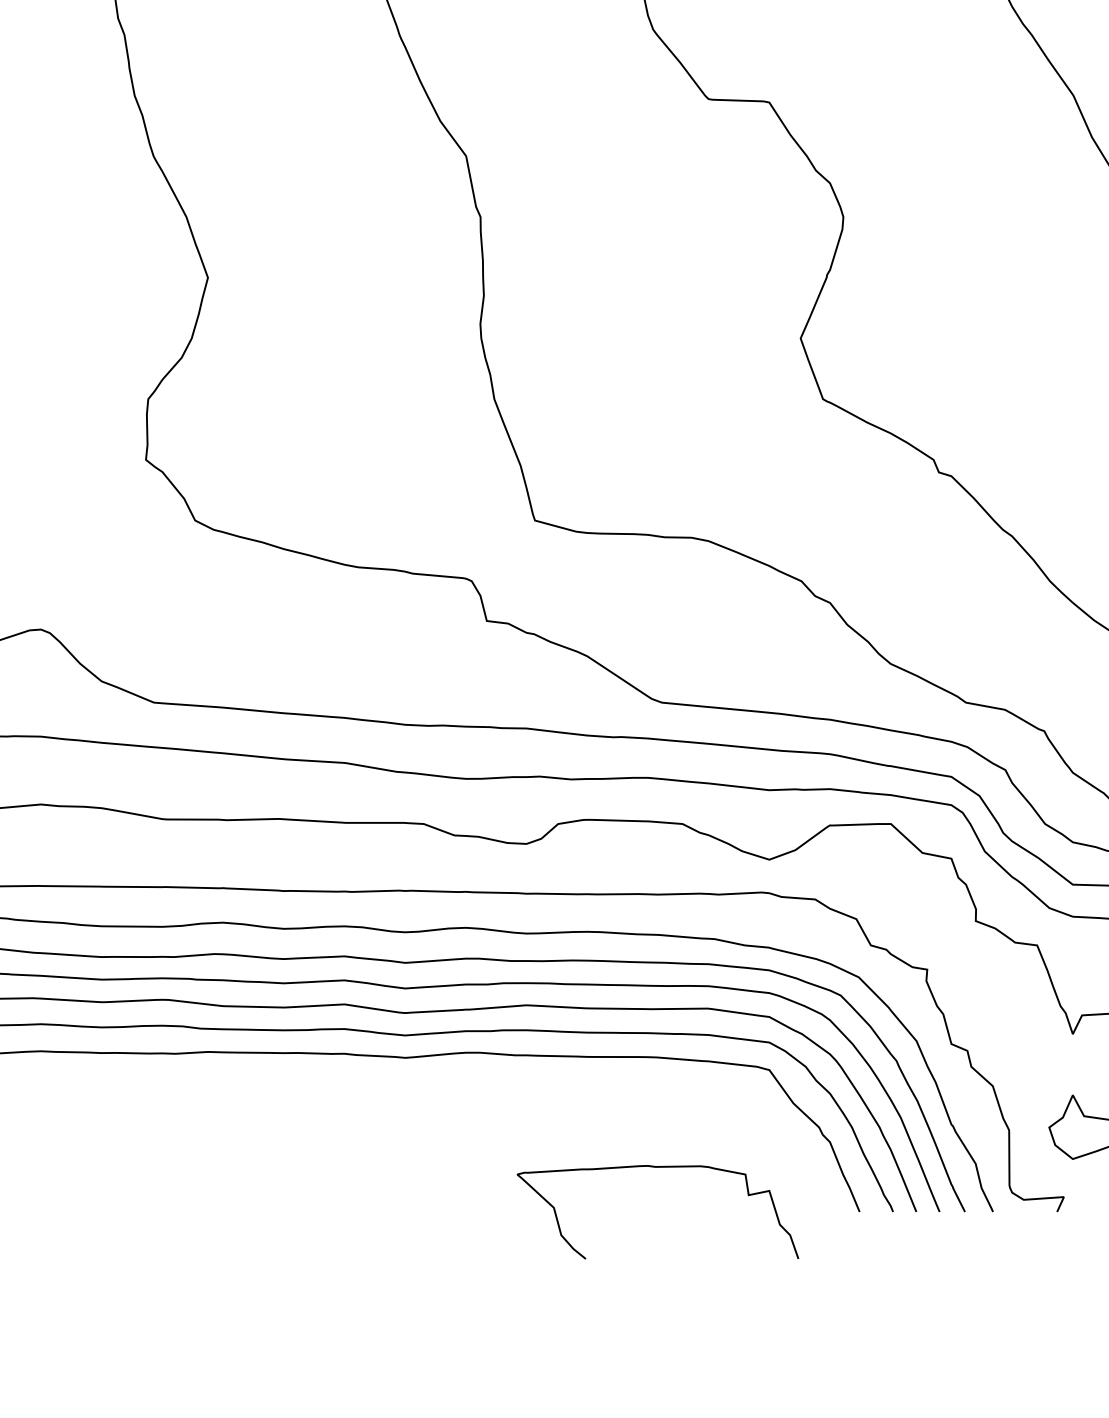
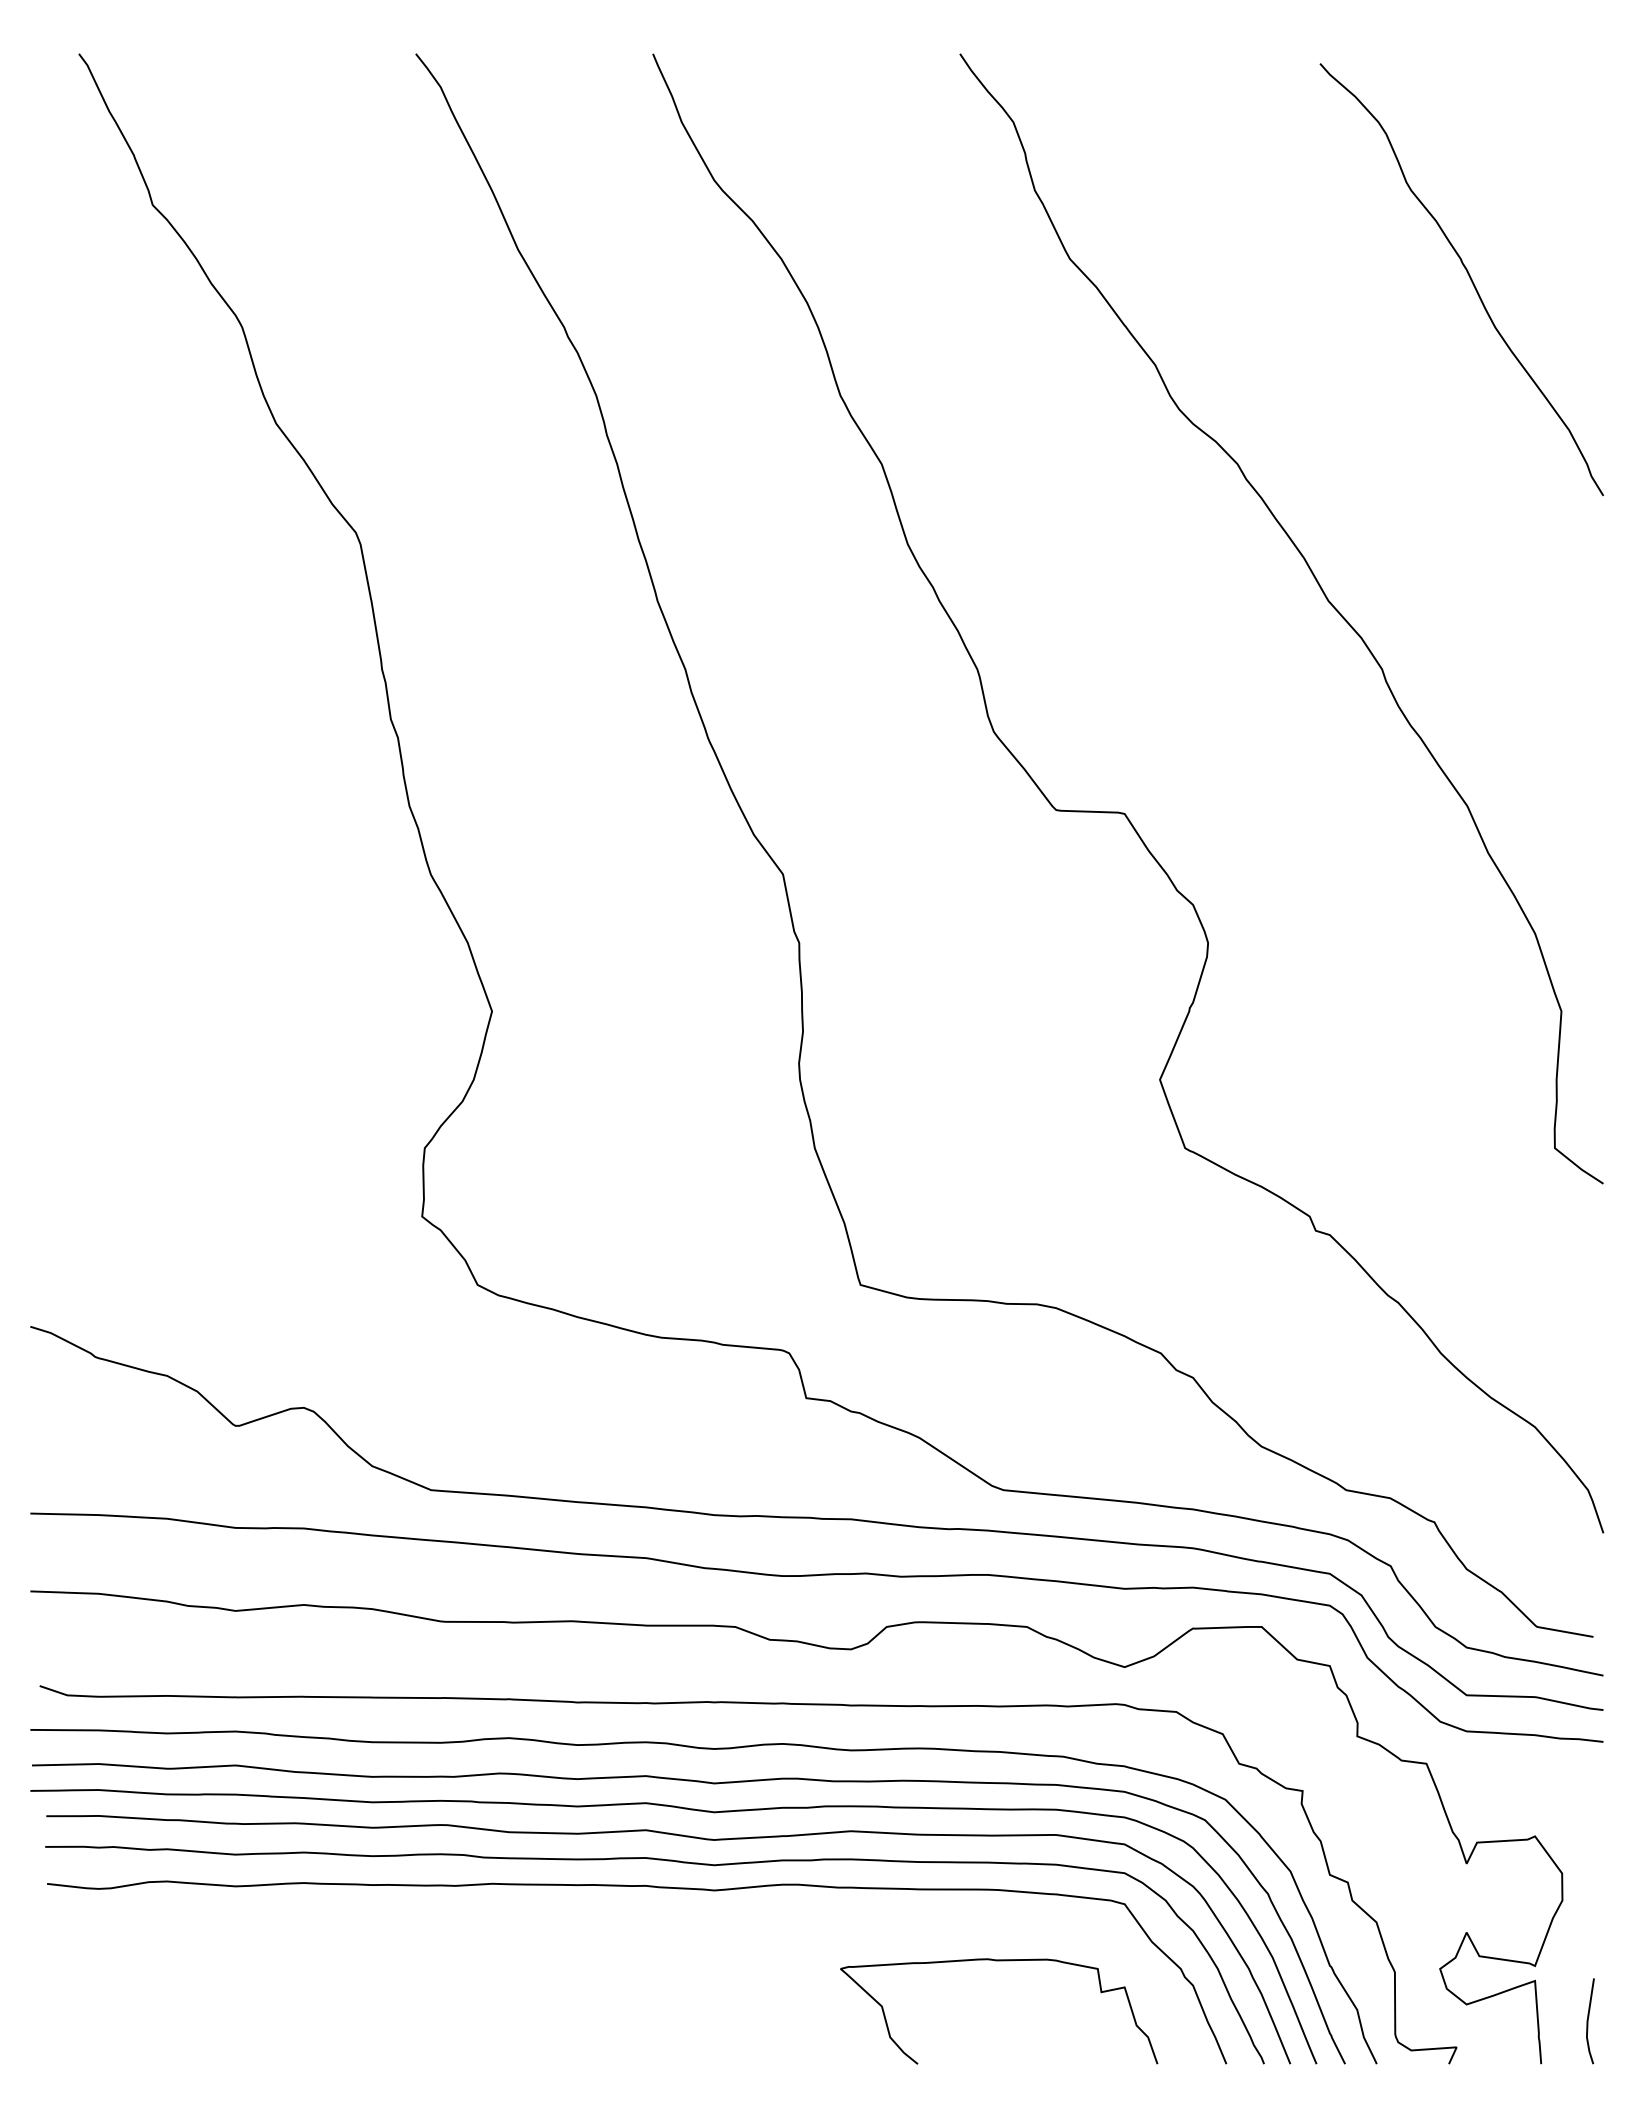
curve: (658, 1167) -> (999, 1961), moved

